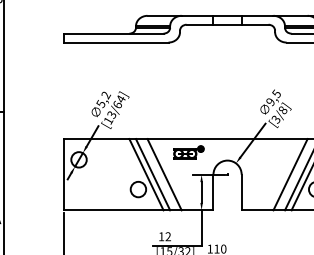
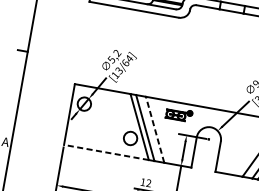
line: (164, 174) -> (155, 129), solid -> dashed
line: (113, 210) -> (106, 152), solid -> dashed

